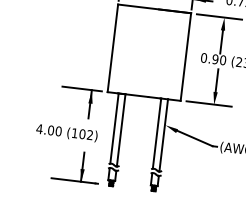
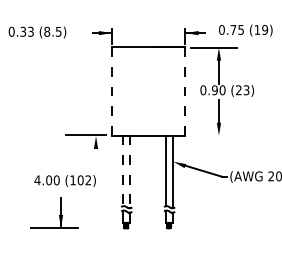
line: (112, 48) -> (111, 91), solid -> dashed
line: (186, 57) -> (185, 91), solid -> dashed
line: (89, 104) -> (95, 149), removed
line: (208, 104) -> (213, 135), removed
line: (114, 129) -> (122, 171), solid -> dashed
line: (120, 130) -> (129, 172), solid -> dashed
text: (66, 132) -> (64, 180), moved
part: (76, 165) -> (54, 212), moved

